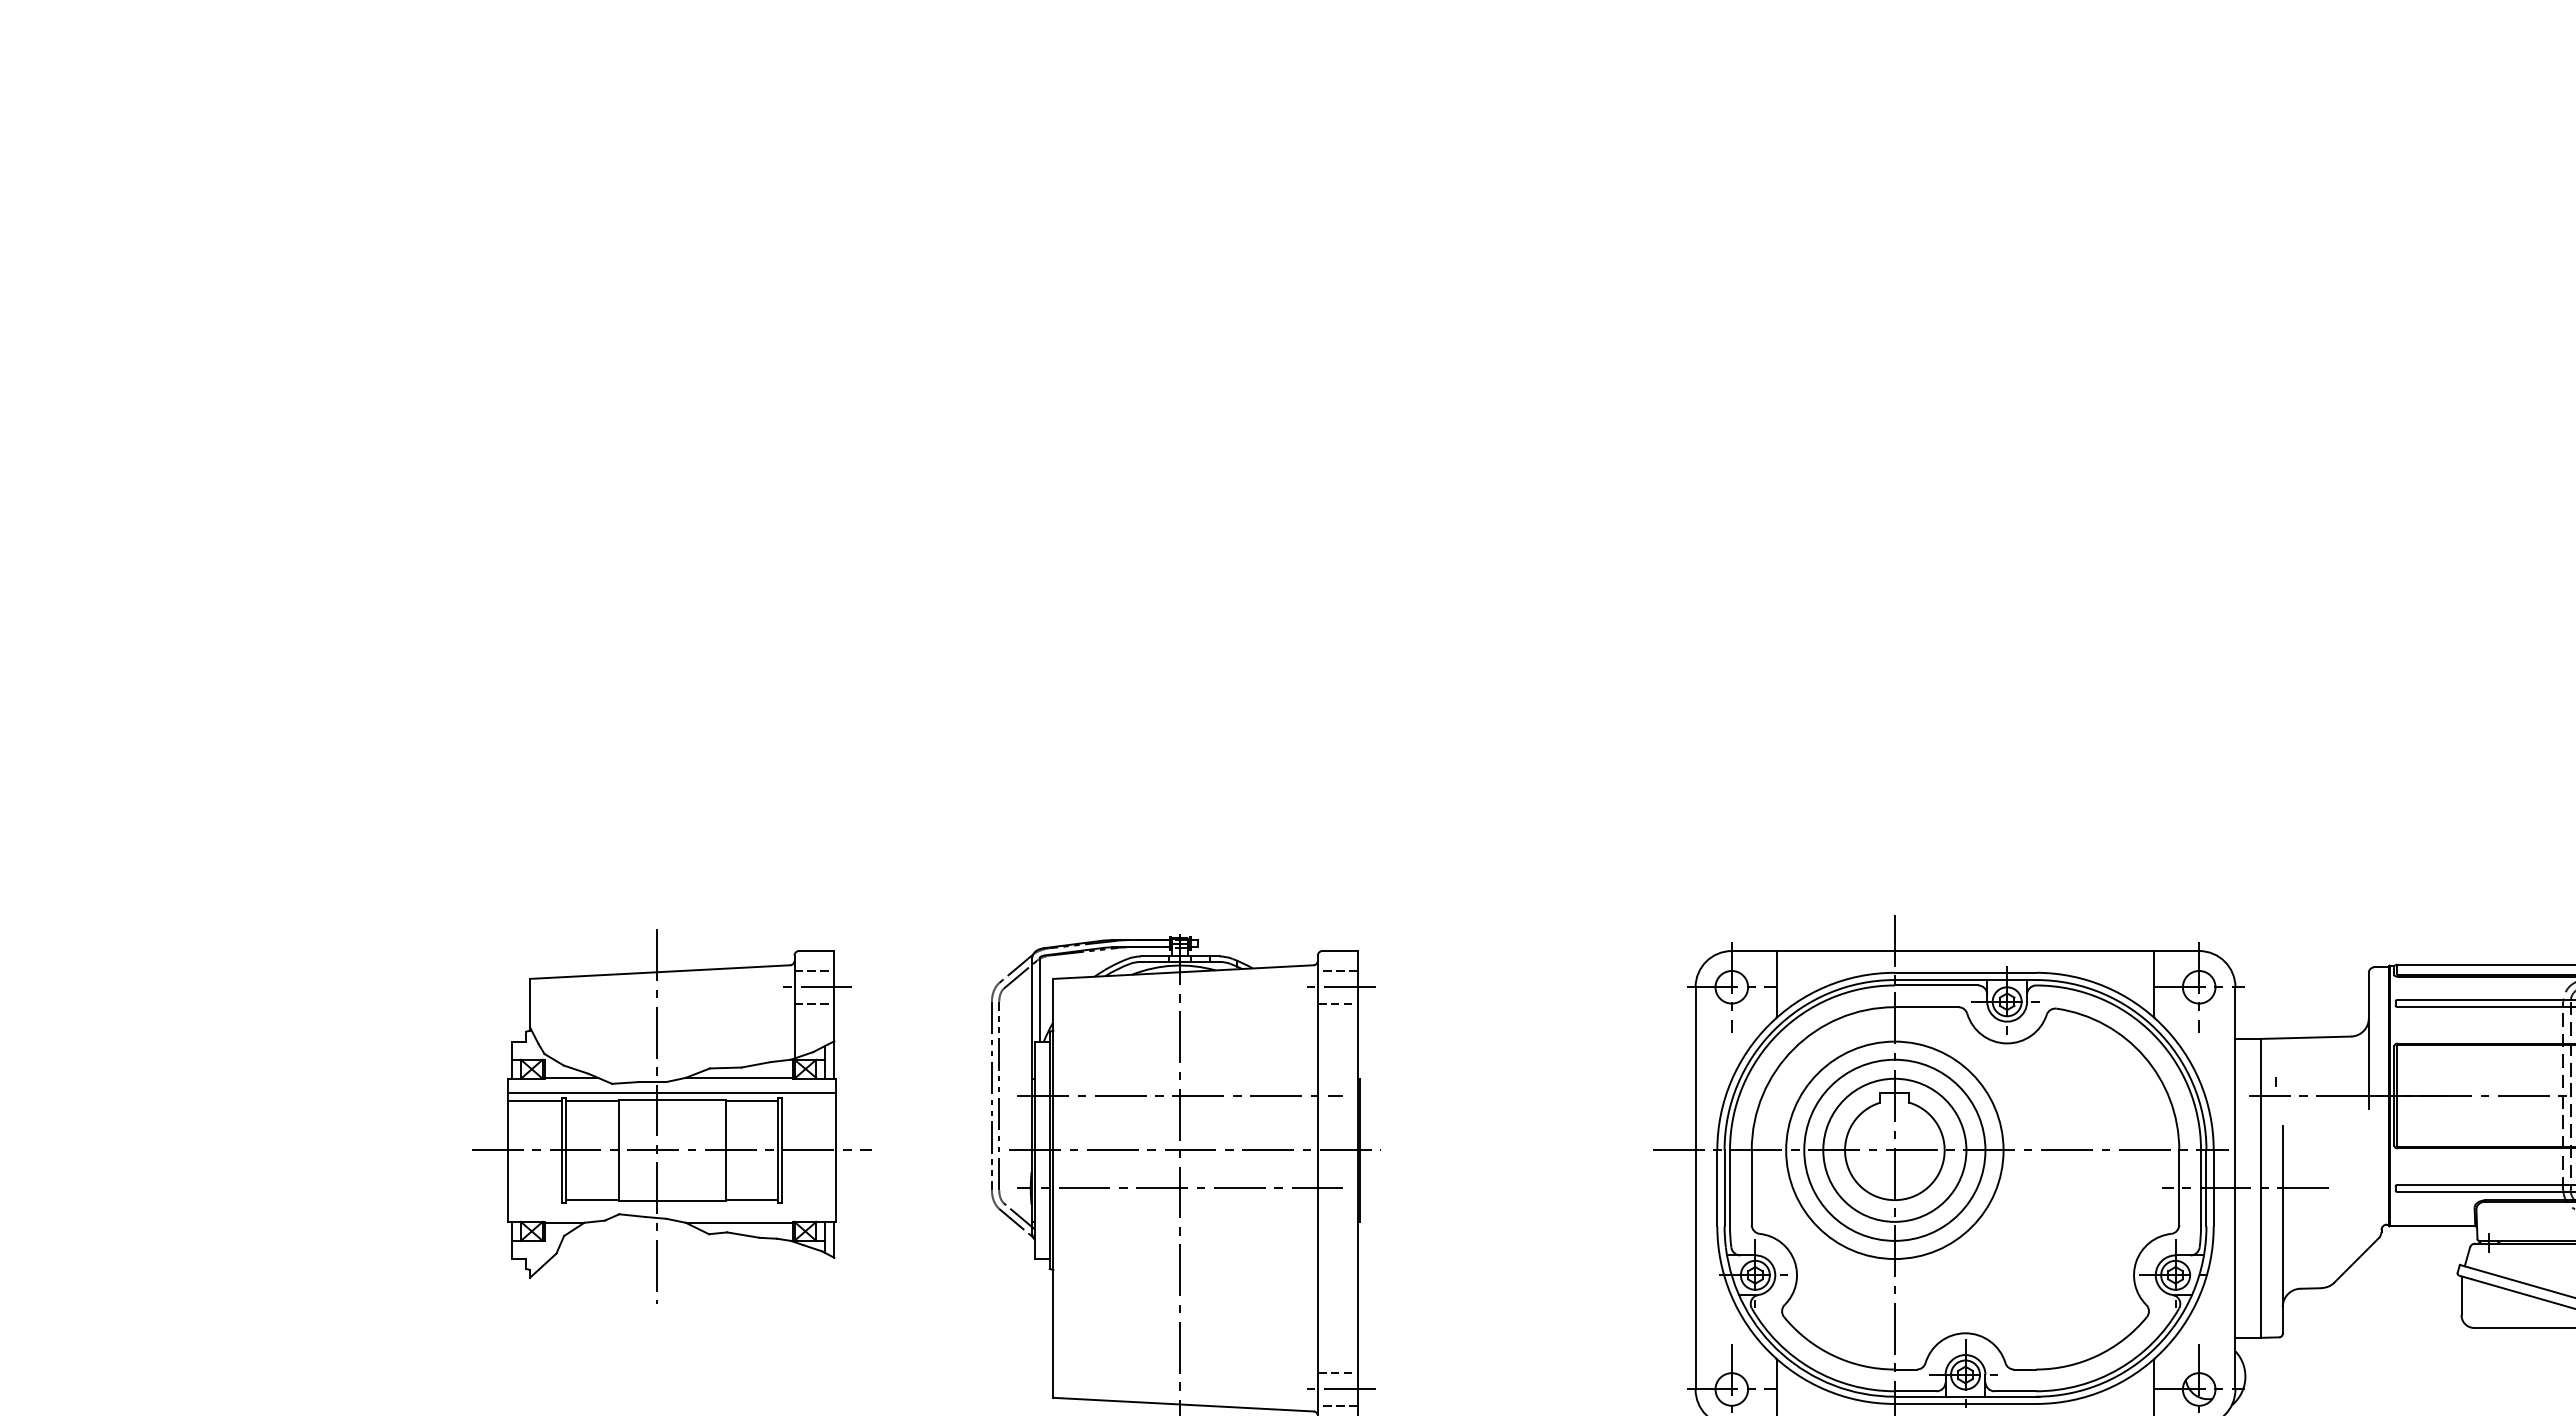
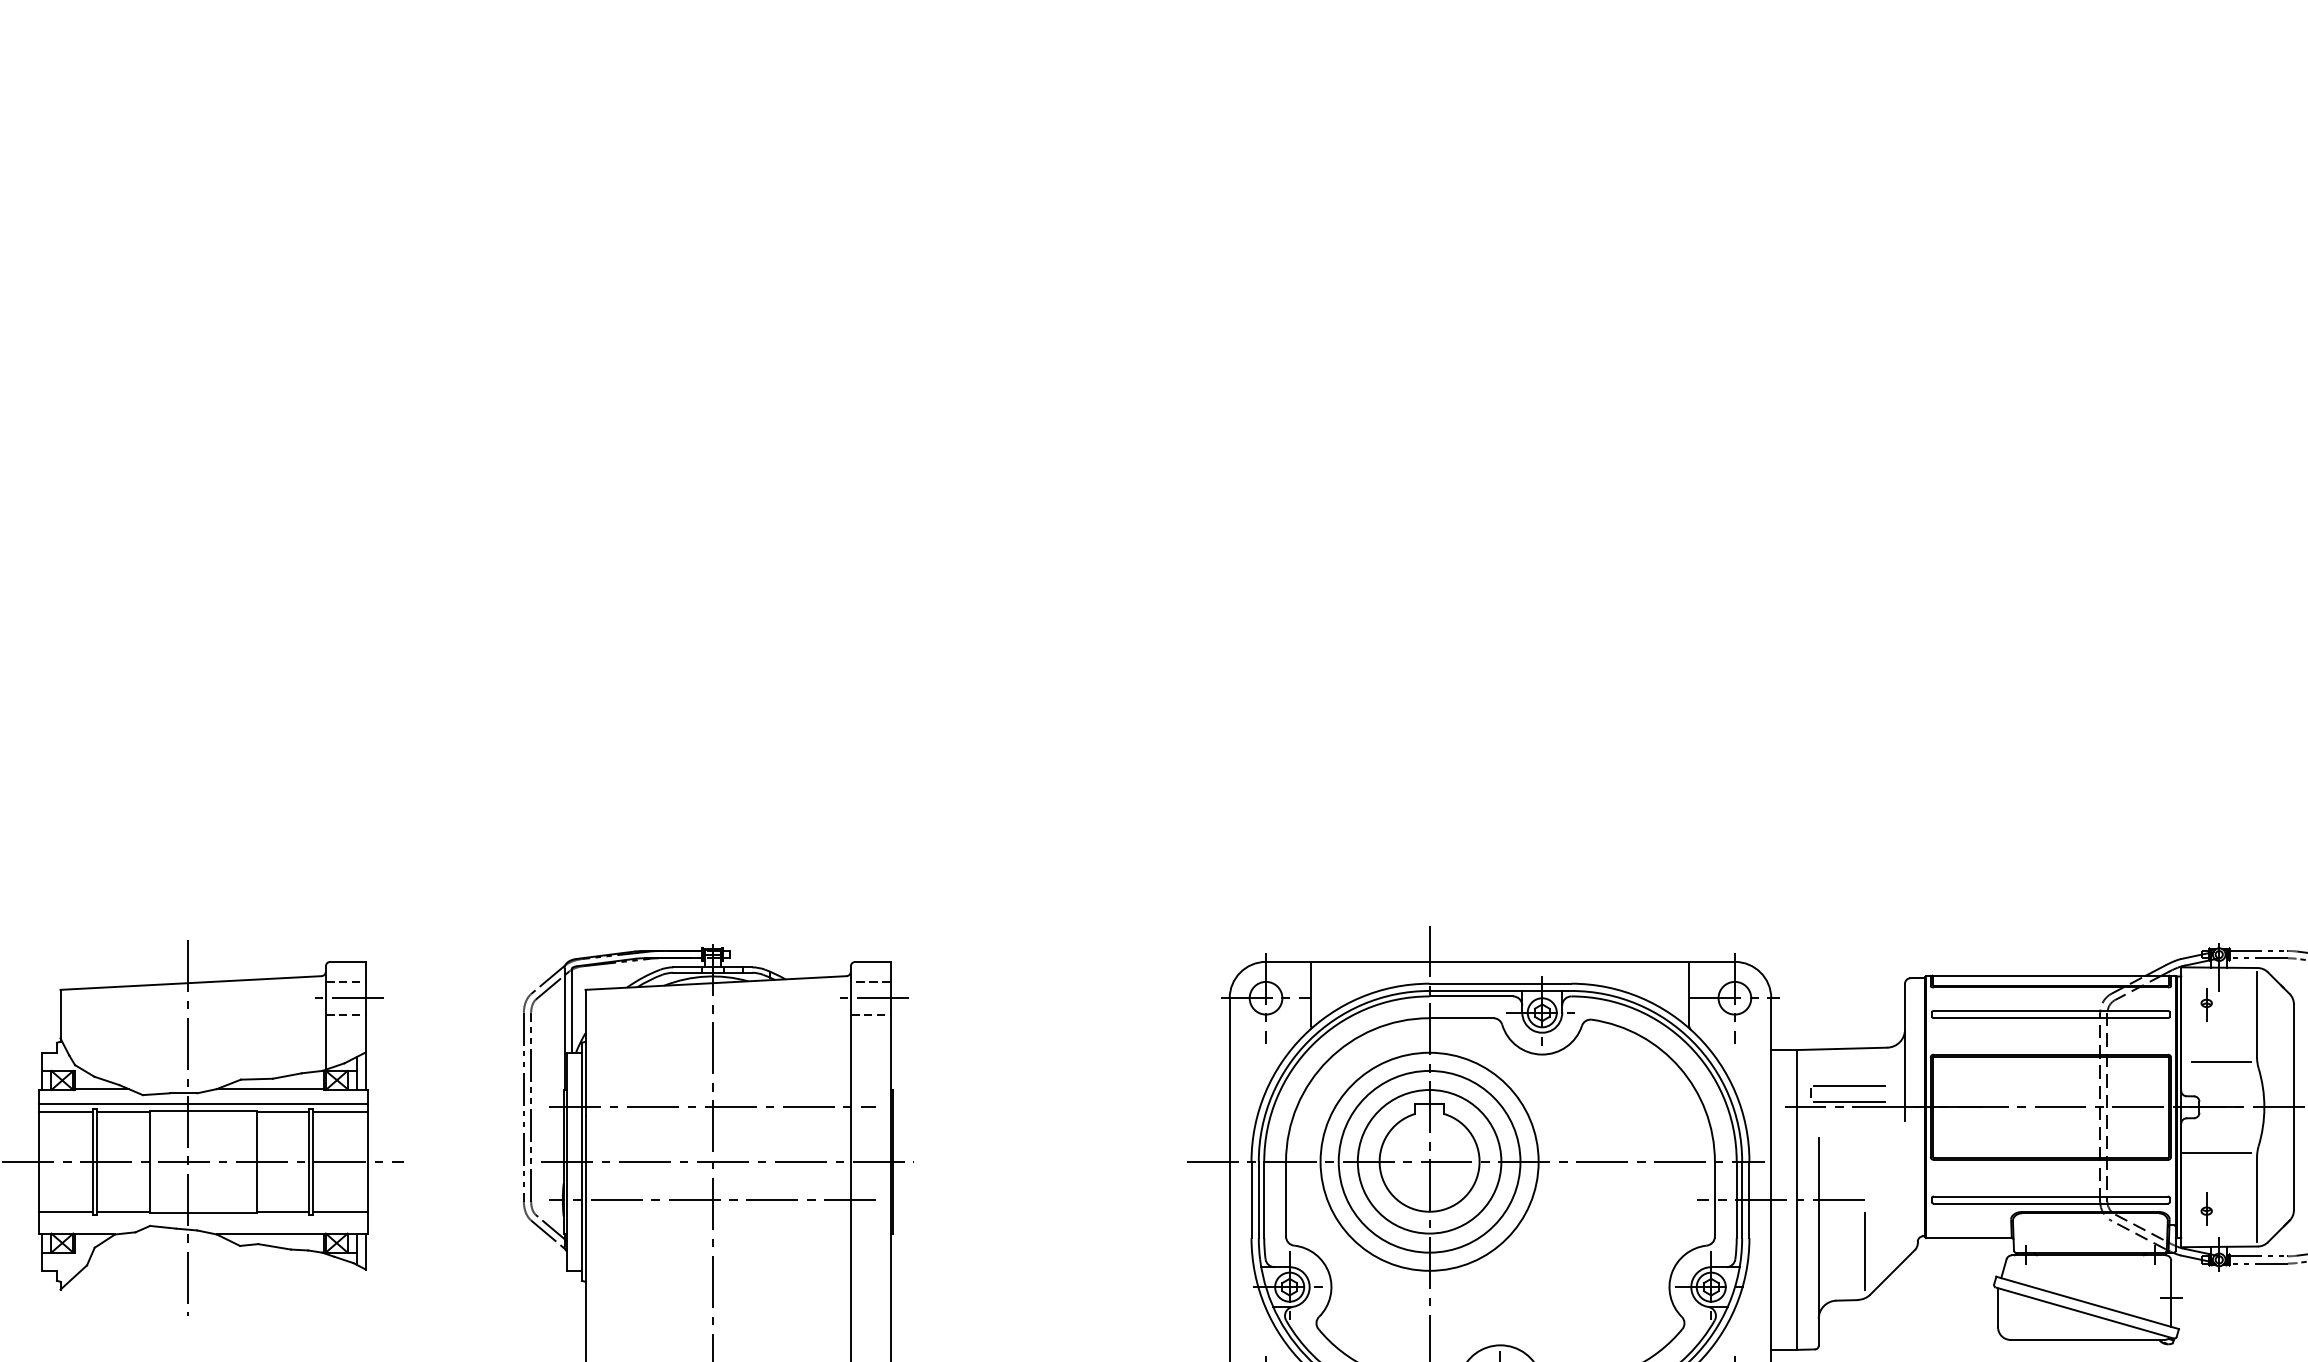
line: (2313, 1075) -> (1849, 1086), added
line: (2313, 1090) -> (1849, 1101), added
line: (809, 1100) -> (340, 1111), added
line: (535, 1200) -> (66, 1212), added
line: (809, 1200) -> (340, 1212), added
line: (2328, 1239) -> (1864, 1251), added

